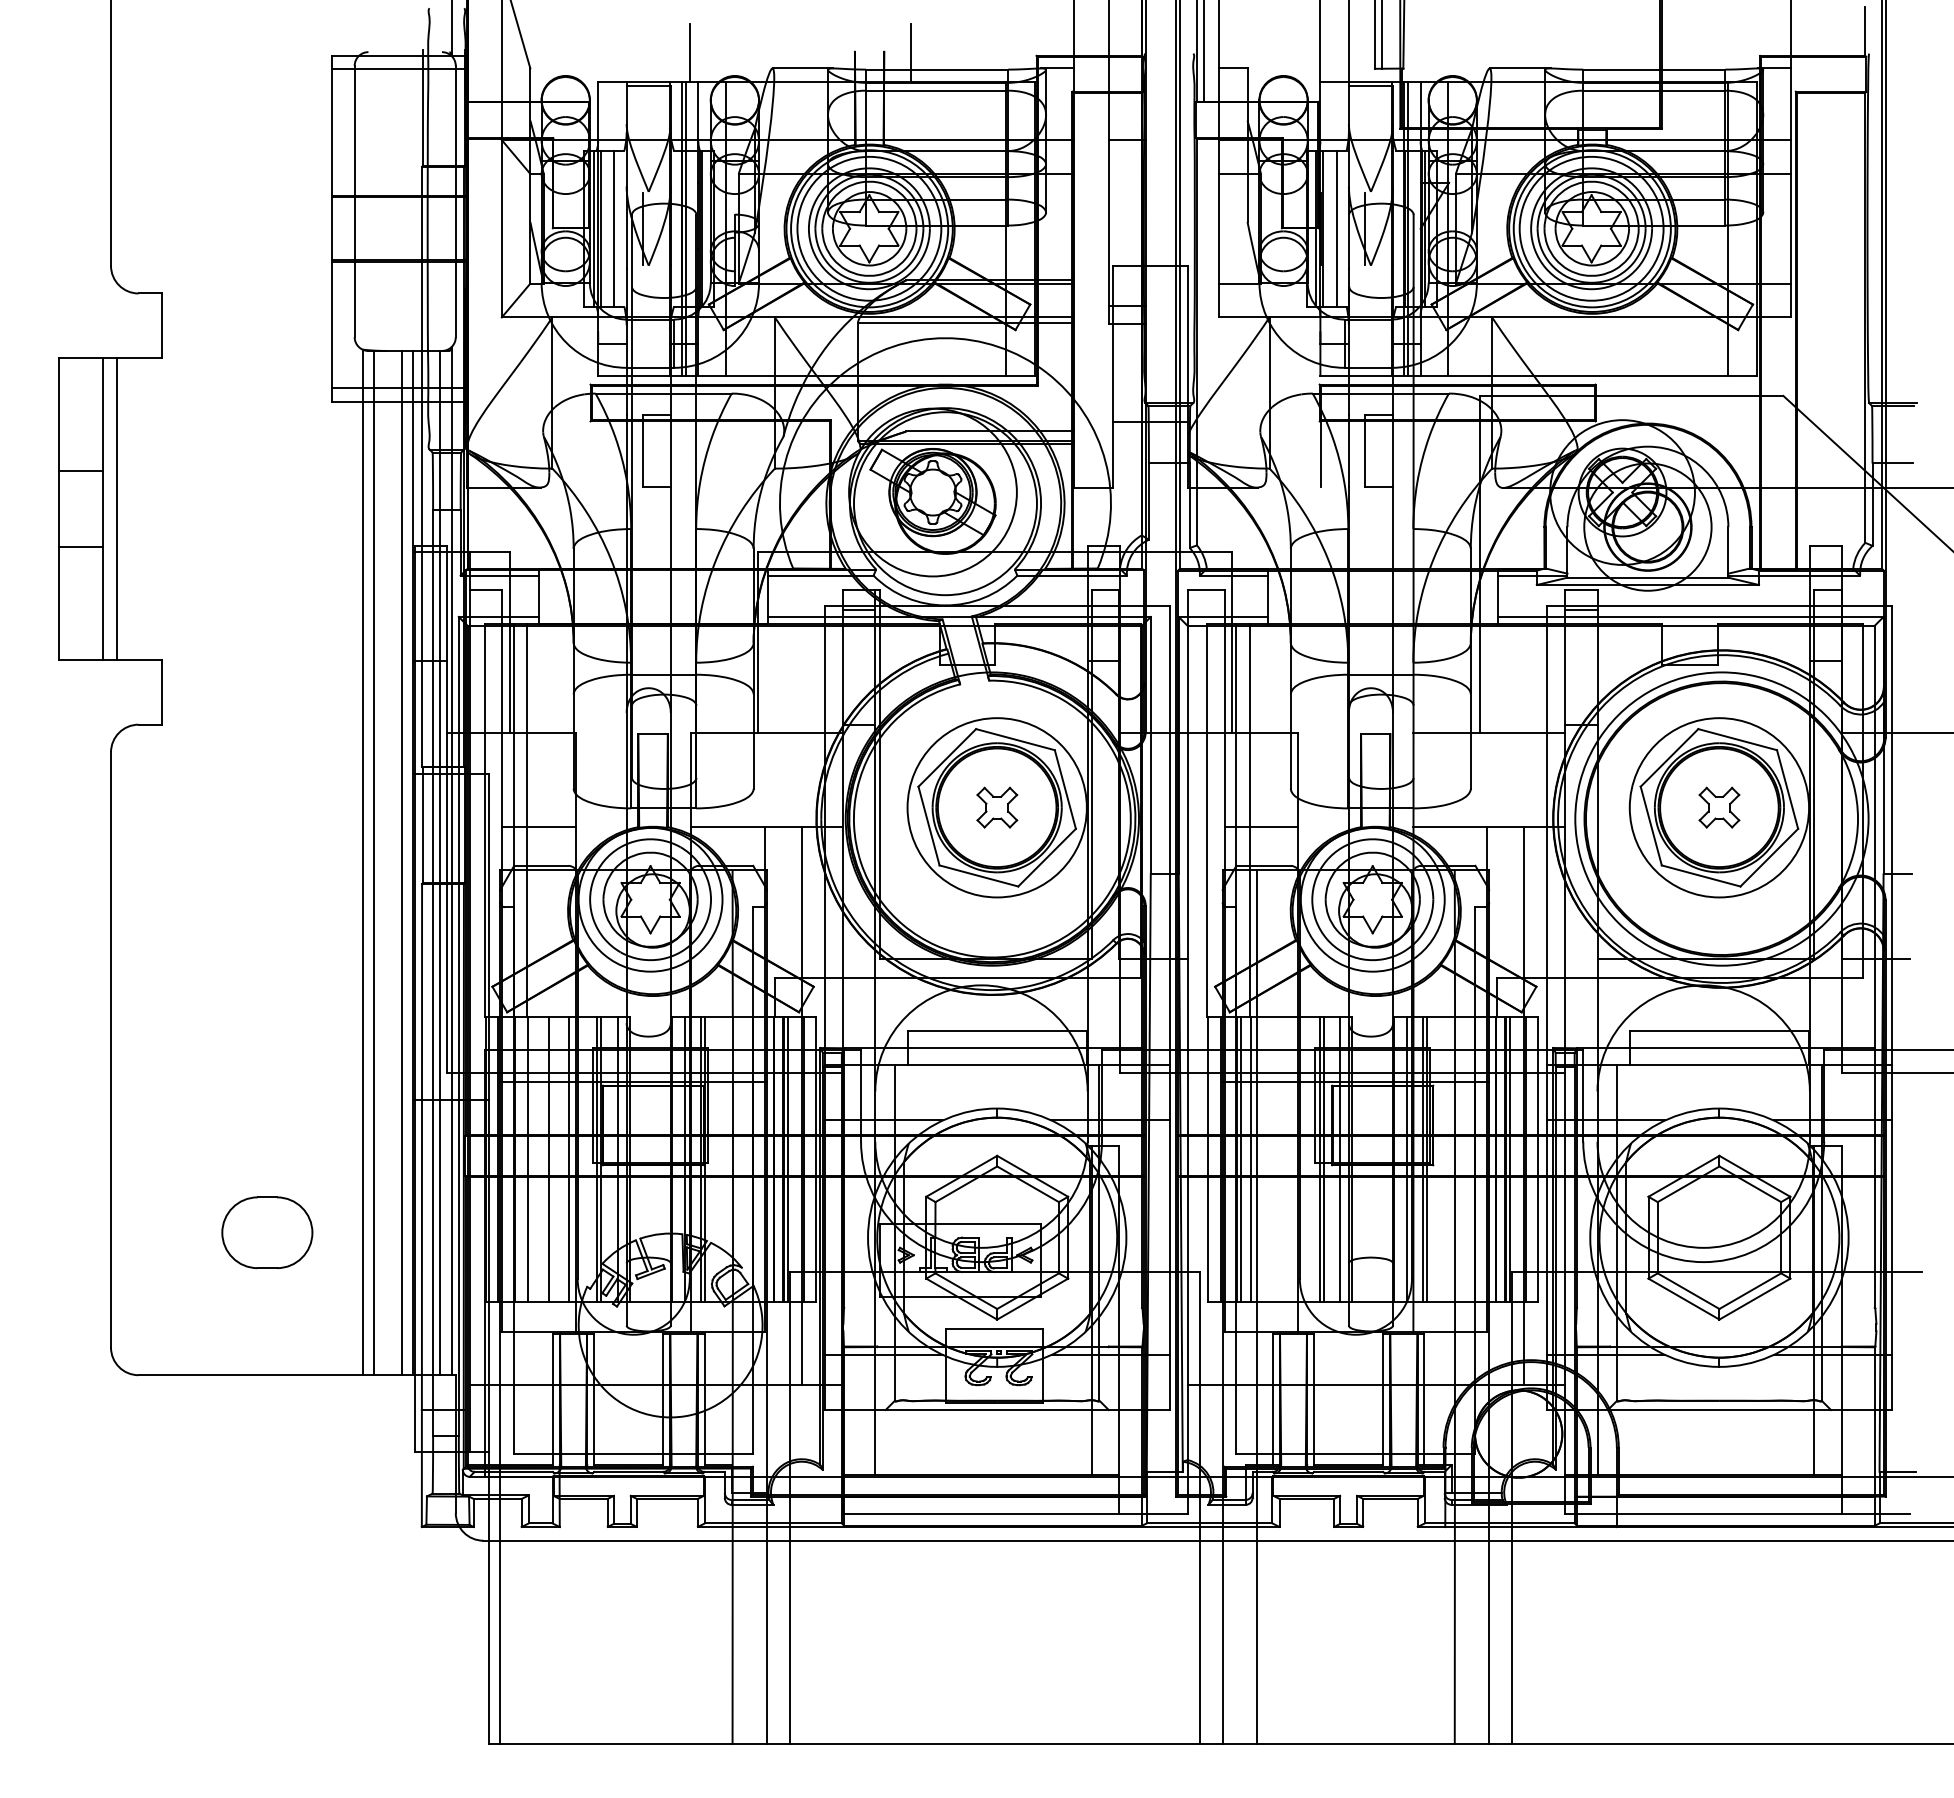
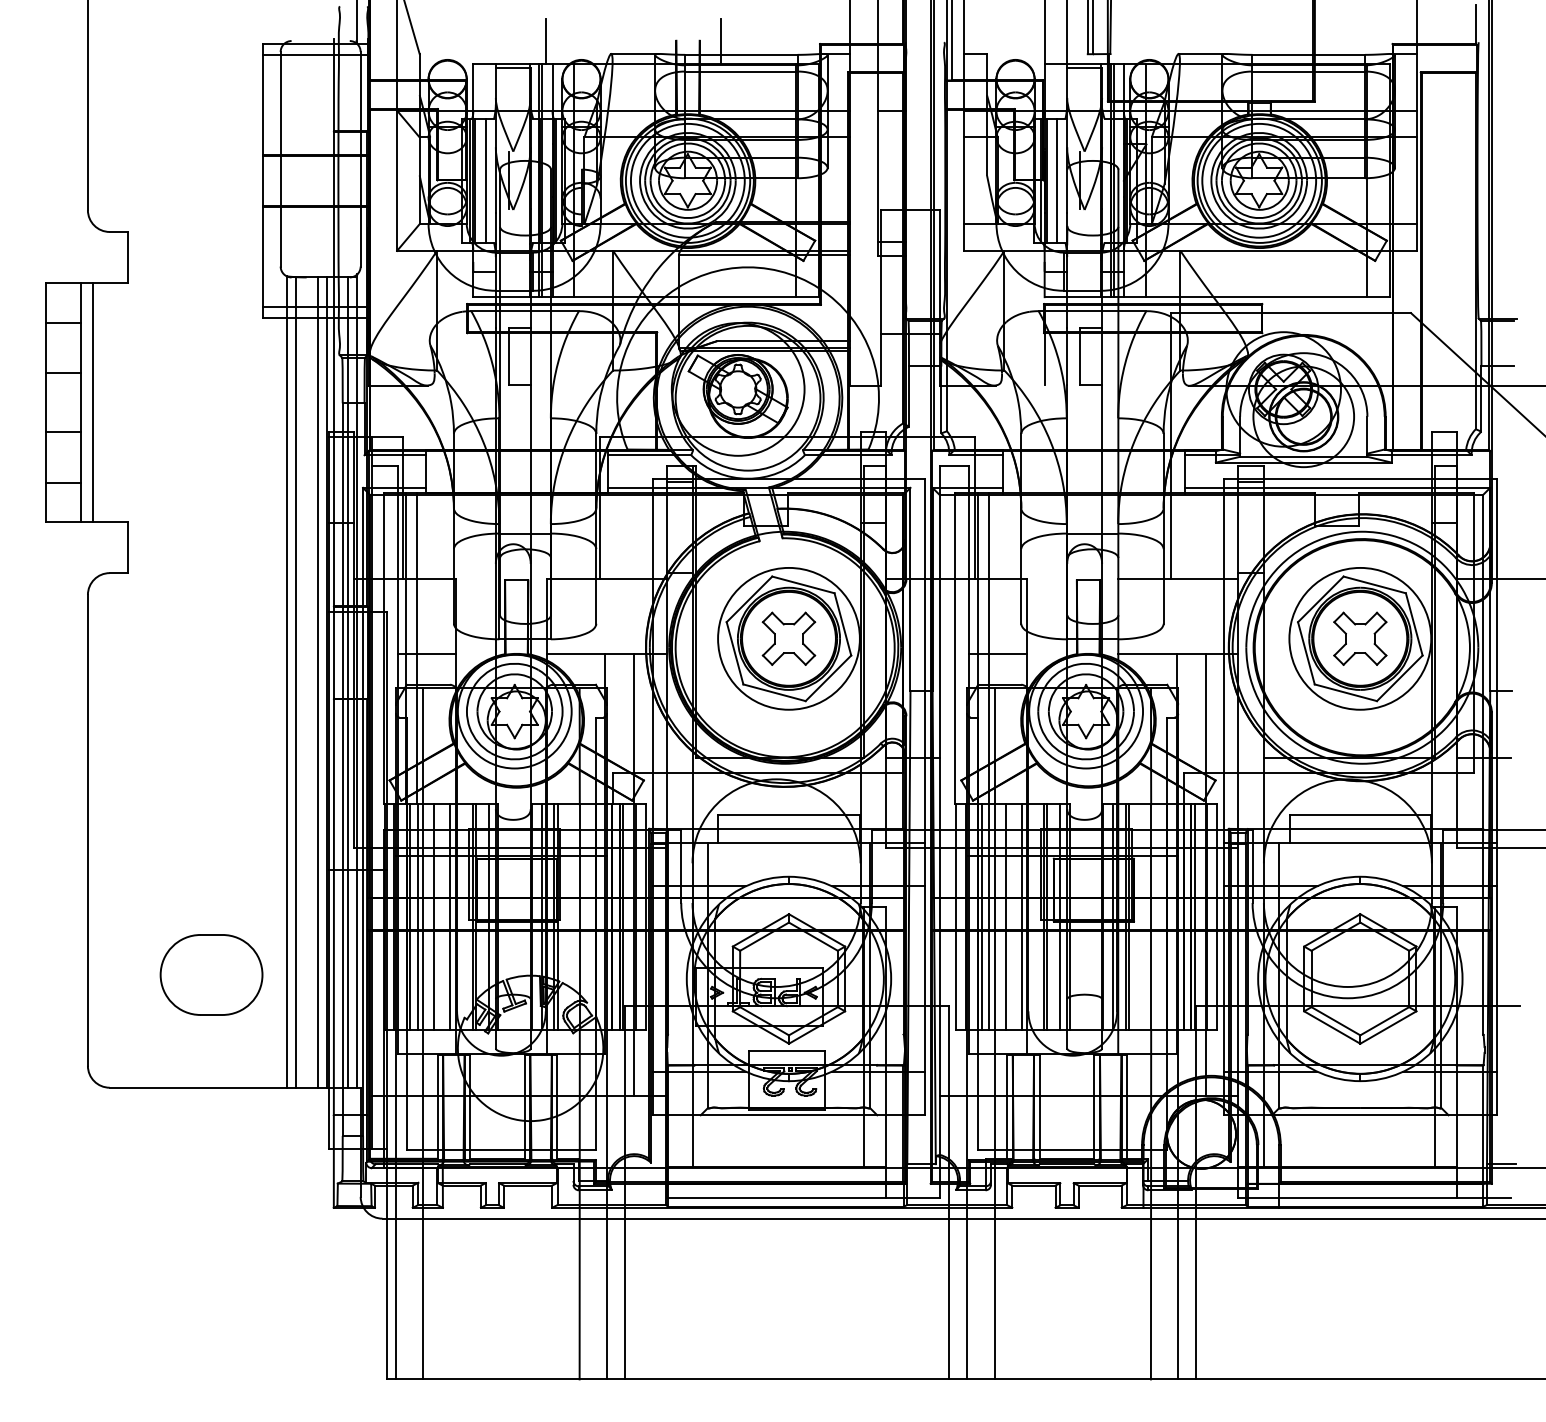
line: (80, 407) -> (63, 322), added
line: (80, 610) -> (63, 482), added
part: (997, 807) -> (789, 638), size x1.67
part: (1719, 807) -> (1360, 638), size x1.67
line: (518, 1159) -> (410, 917), added
line: (1271, 1159) -> (1005, 917), added
line: (1291, 1159) -> (1021, 917), added
part: (267, 1232) -> (211, 974), size x1.43
line: (534, 1306) -> (422, 1033), added

